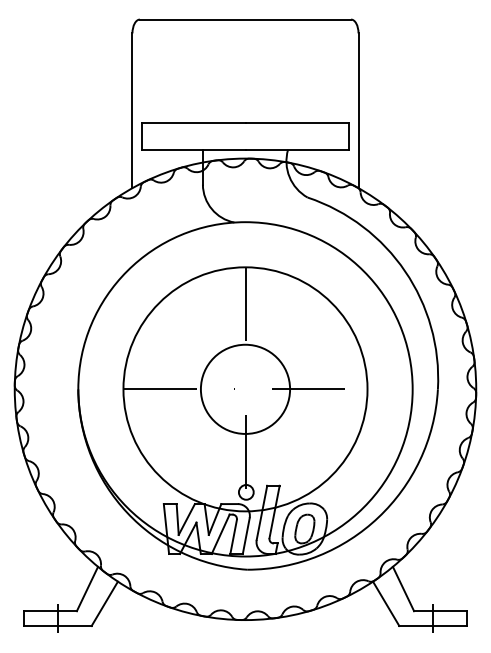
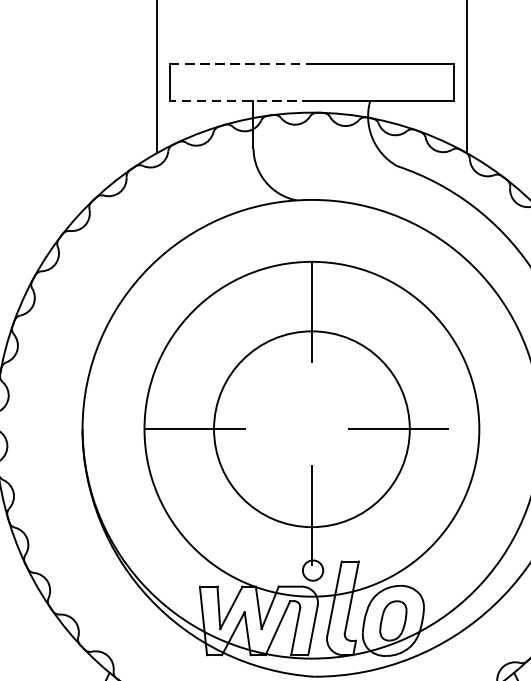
line: (193, 123) -> (240, 64), solid -> dashed
line: (193, 149) -> (240, 100), solid -> dashed
circle: (245, 388) -> (311, 428), size x1.6

